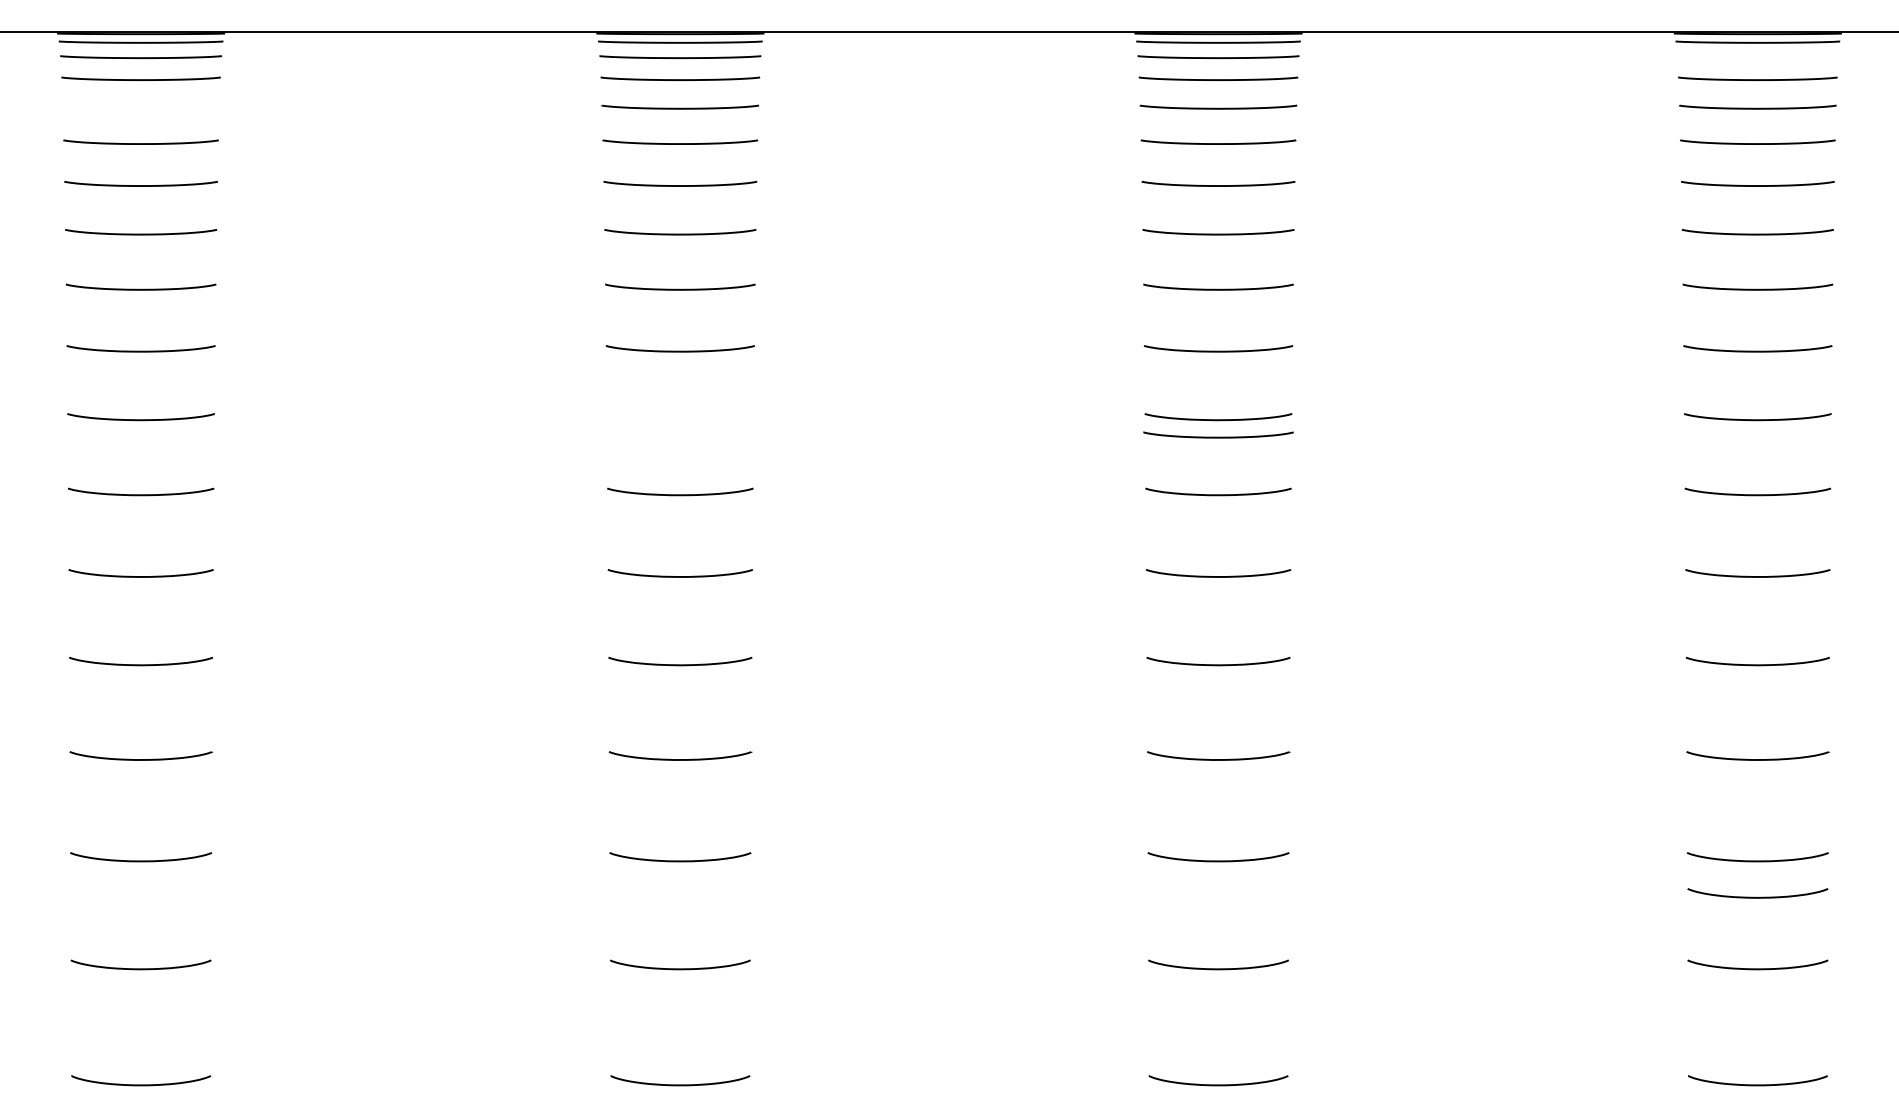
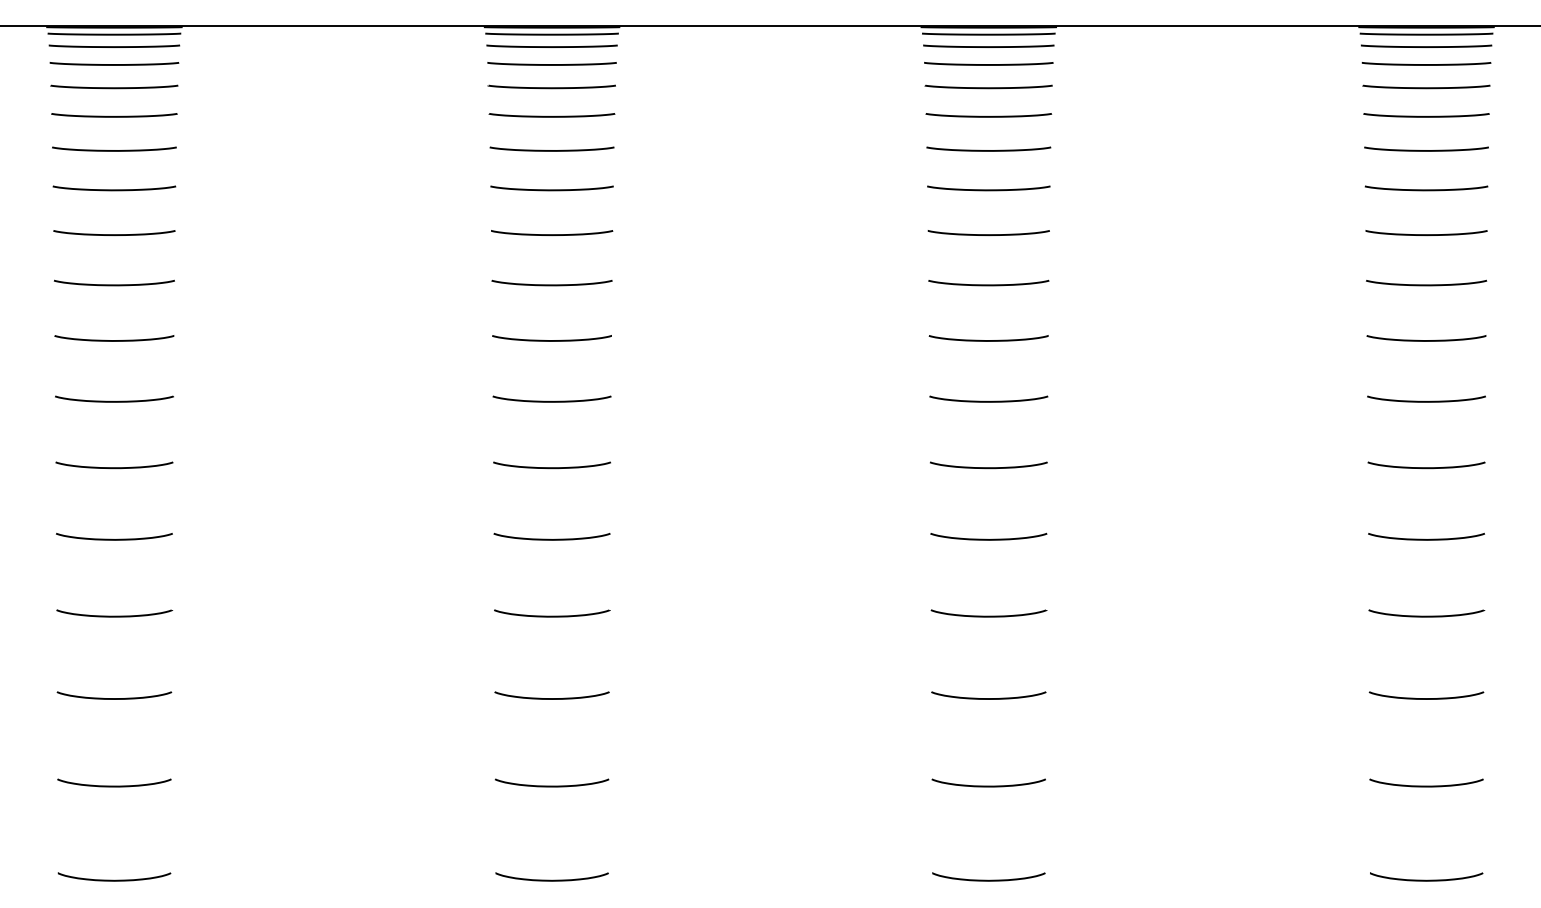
curve: (1757, 57) -> (1426, 46), added
curve: (141, 107) -> (114, 87), added
curve: (679, 419) -> (551, 340), added
curve: (1218, 436) -> (988, 354), removed
curve: (1757, 896) -> (1426, 727), removed

